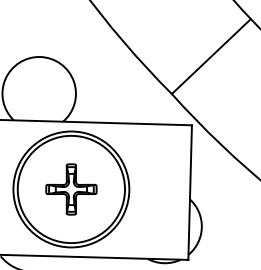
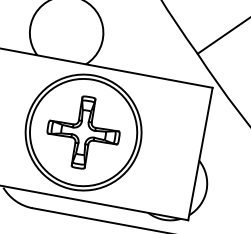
part: (71, 189) -> (83, 132), size x1.43

